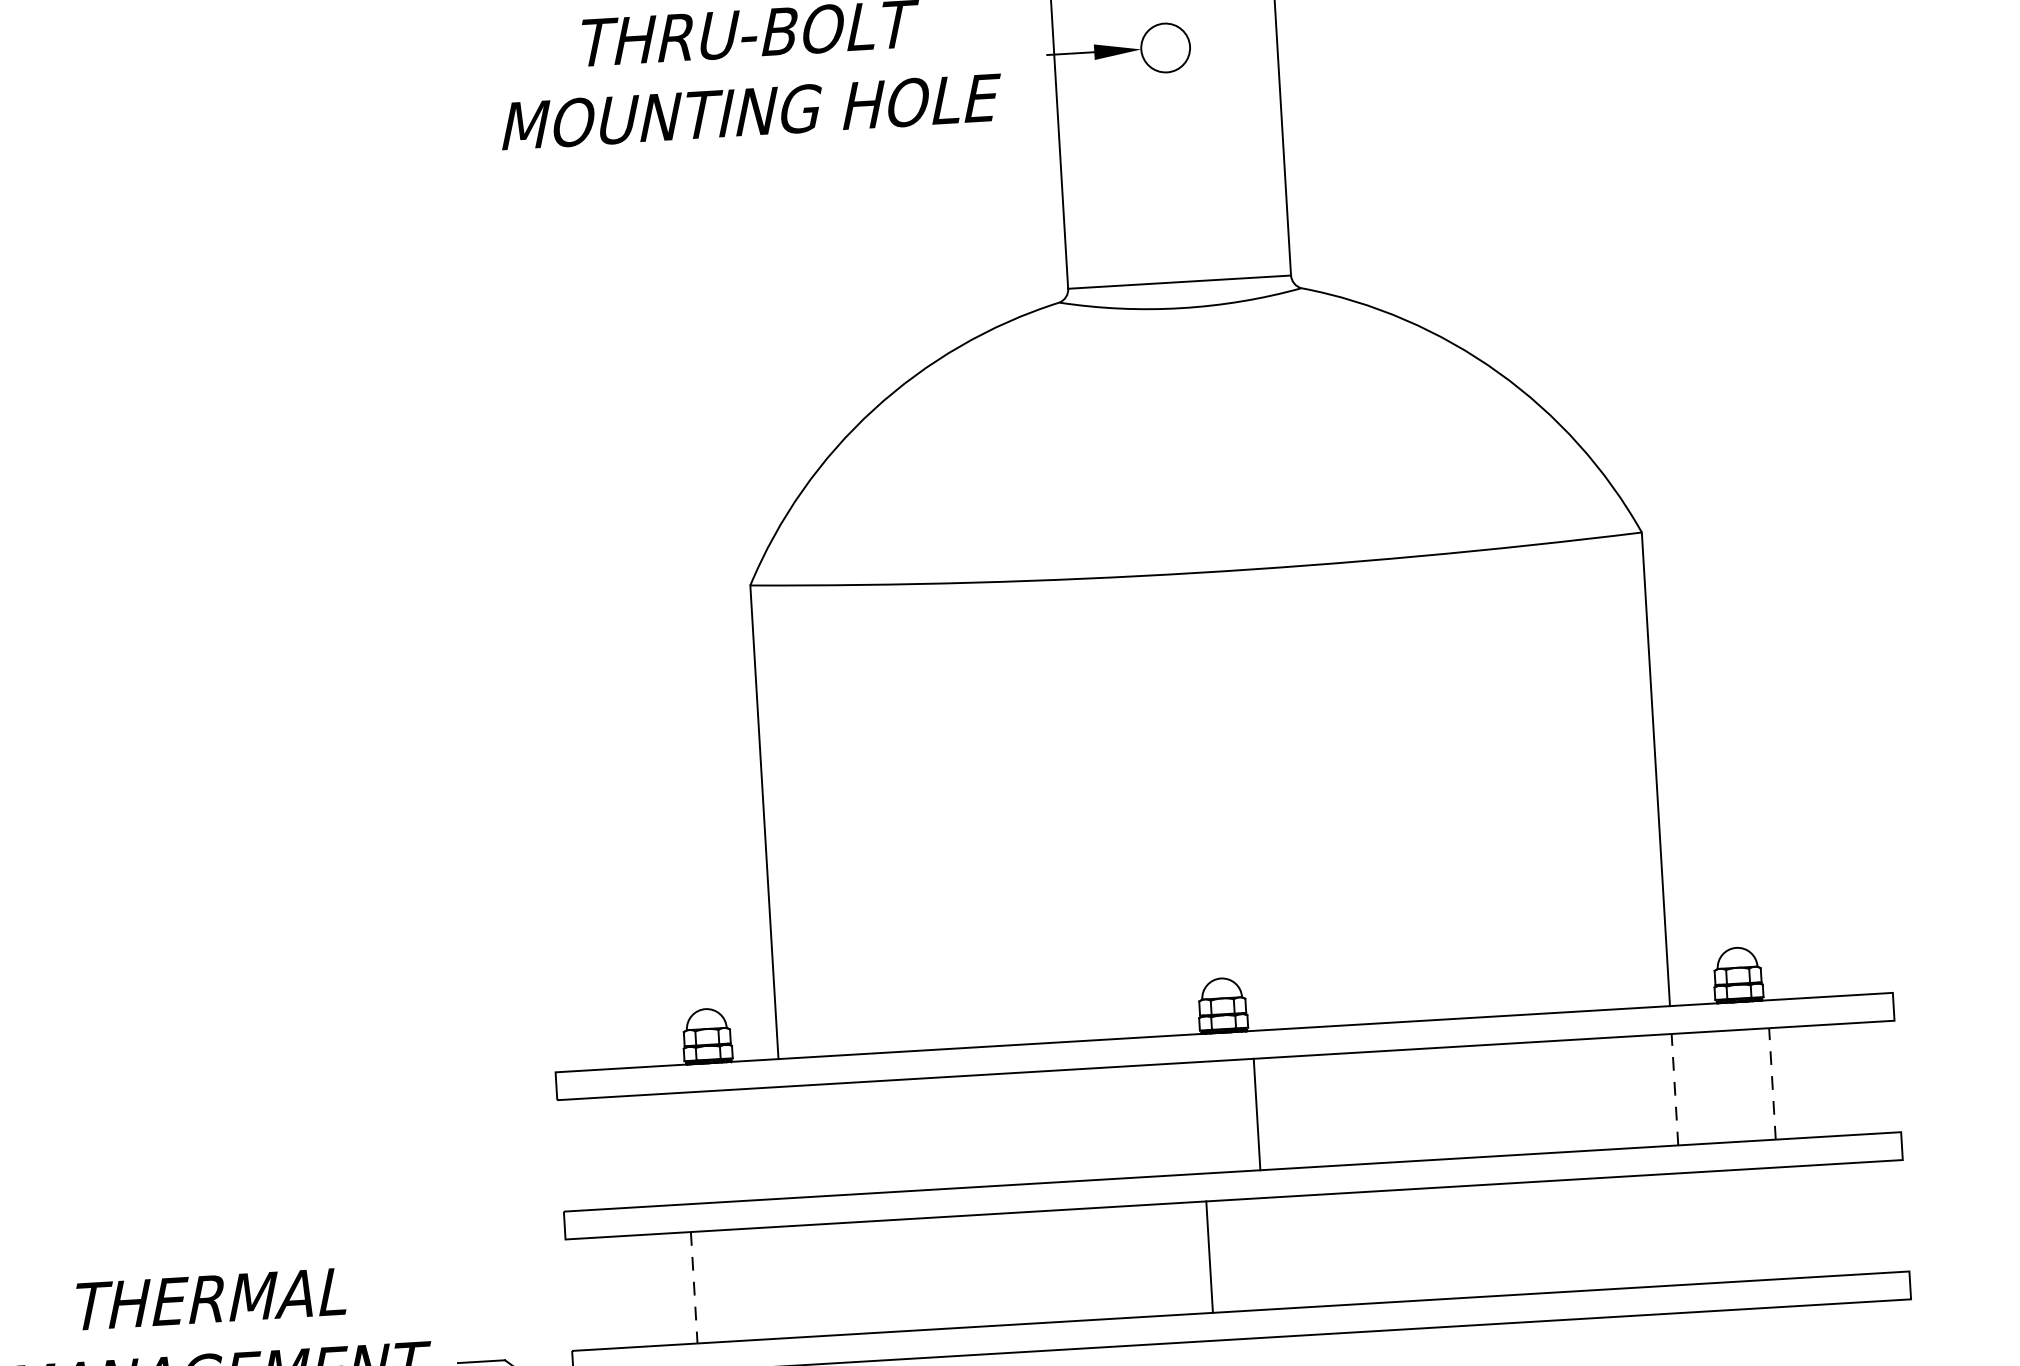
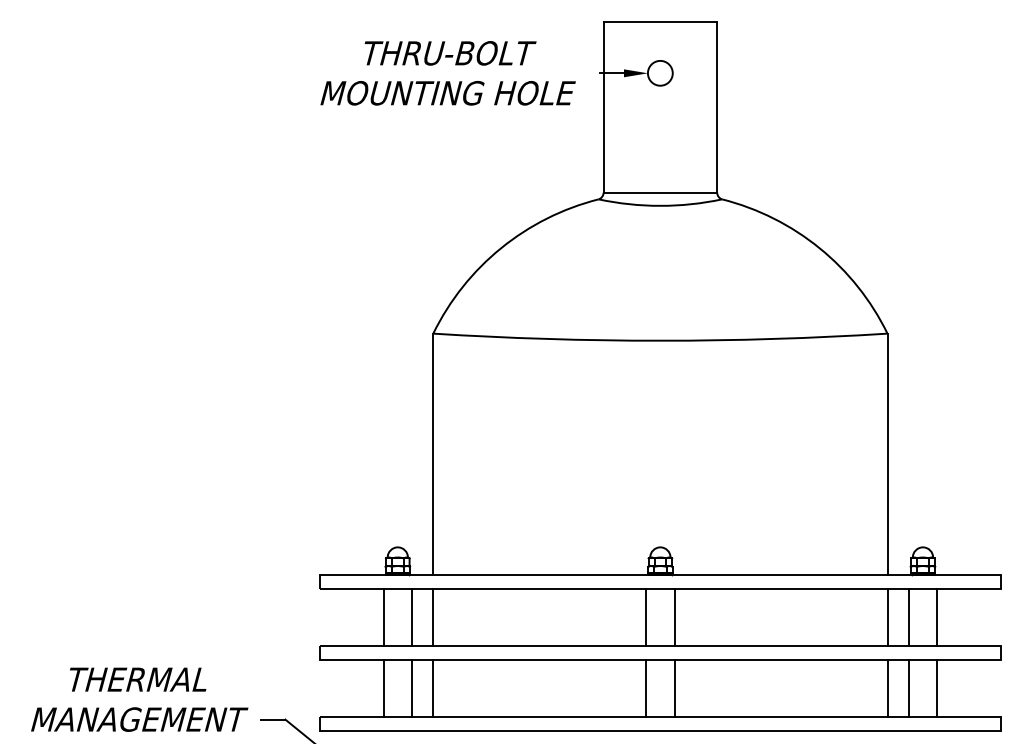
line: (1773, 1083) -> (937, 617), dashed -> solid
line: (1716, 1087) -> (908, 617), added
line: (1674, 1089) -> (887, 617), dashed -> solid
line: (1201, 1117) -> (646, 617), added
line: (783, 1142) -> (433, 617), added
line: (742, 1145) -> (412, 617), added
line: (685, 1148) -> (383, 617), added
line: (1781, 1223) -> (937, 688), added
line: (1724, 1226) -> (908, 688), added
line: (1683, 1229) -> (887, 688), added
line: (1265, 1253) -> (674, 688), added
line: (792, 1281) -> (433, 688), added
line: (750, 1284) -> (412, 688), added
line: (693, 1287) -> (383, 688), dashed -> solid

